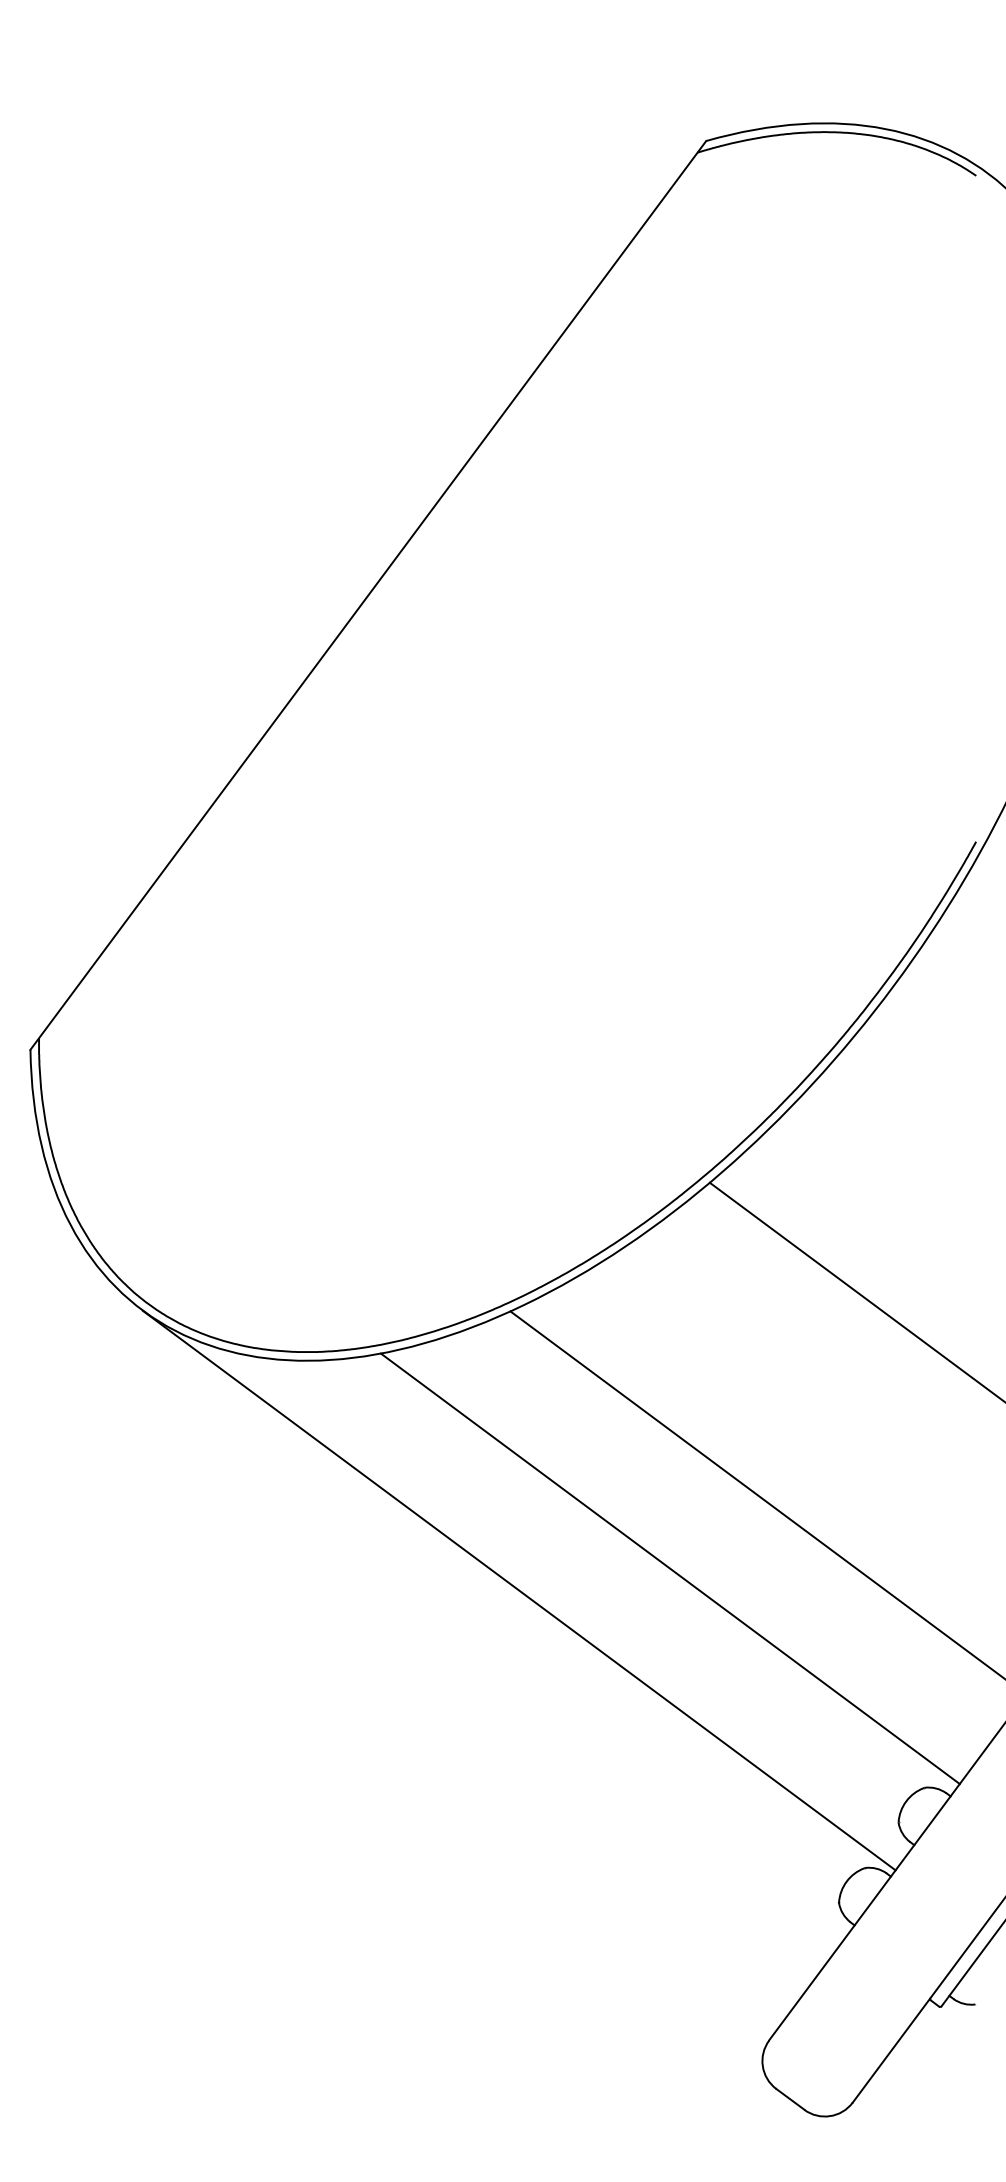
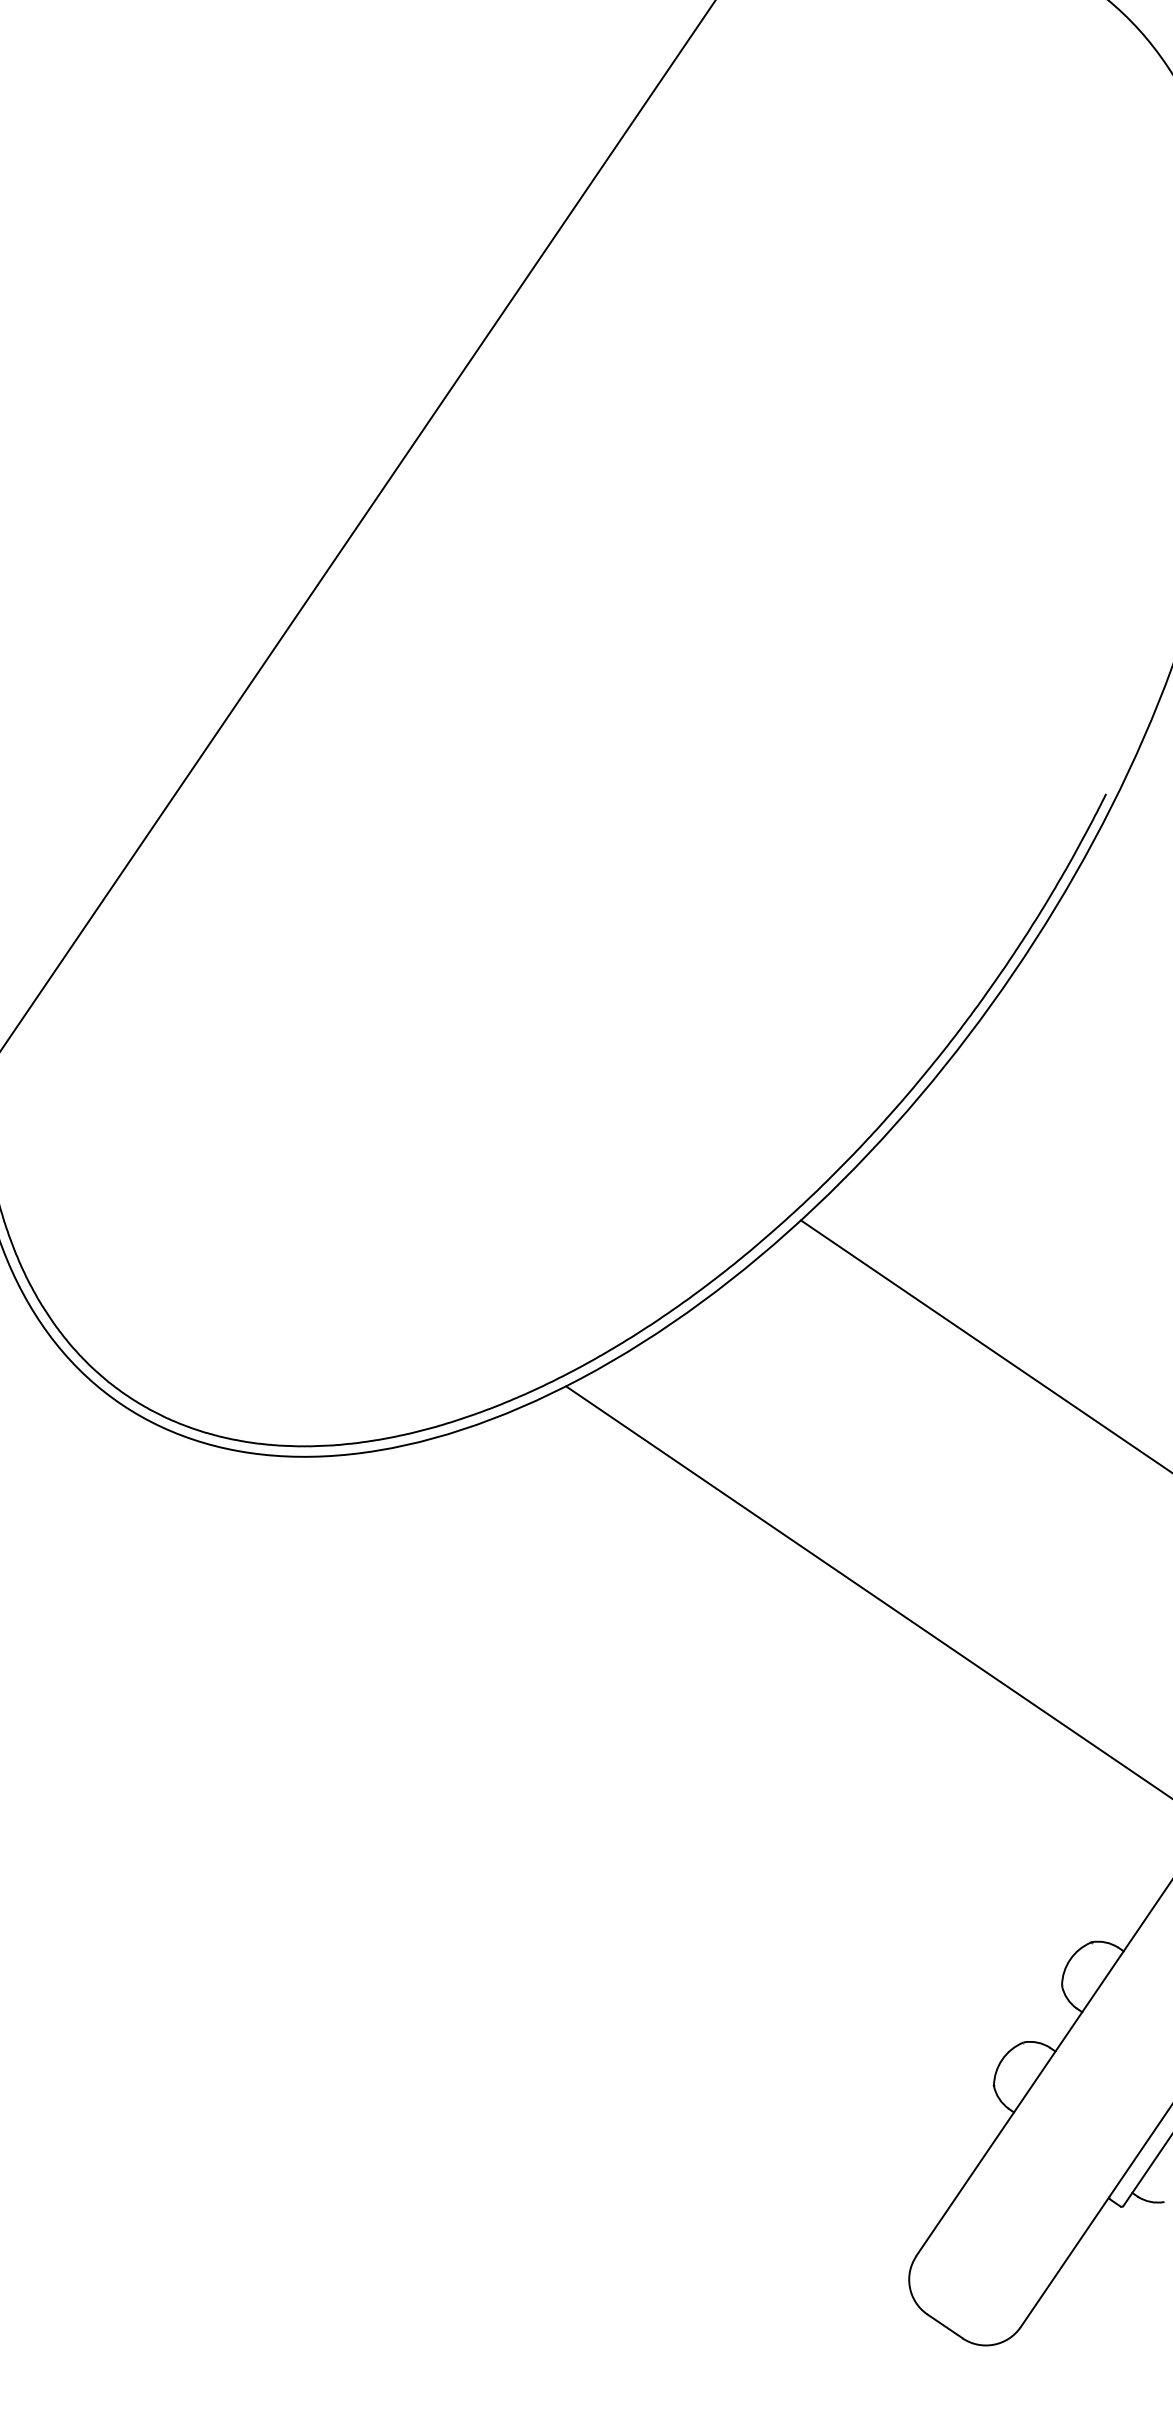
line: (669, 1568) -> (771, 1689), removed
line: (518, 1590) -> (589, 1723), removed

